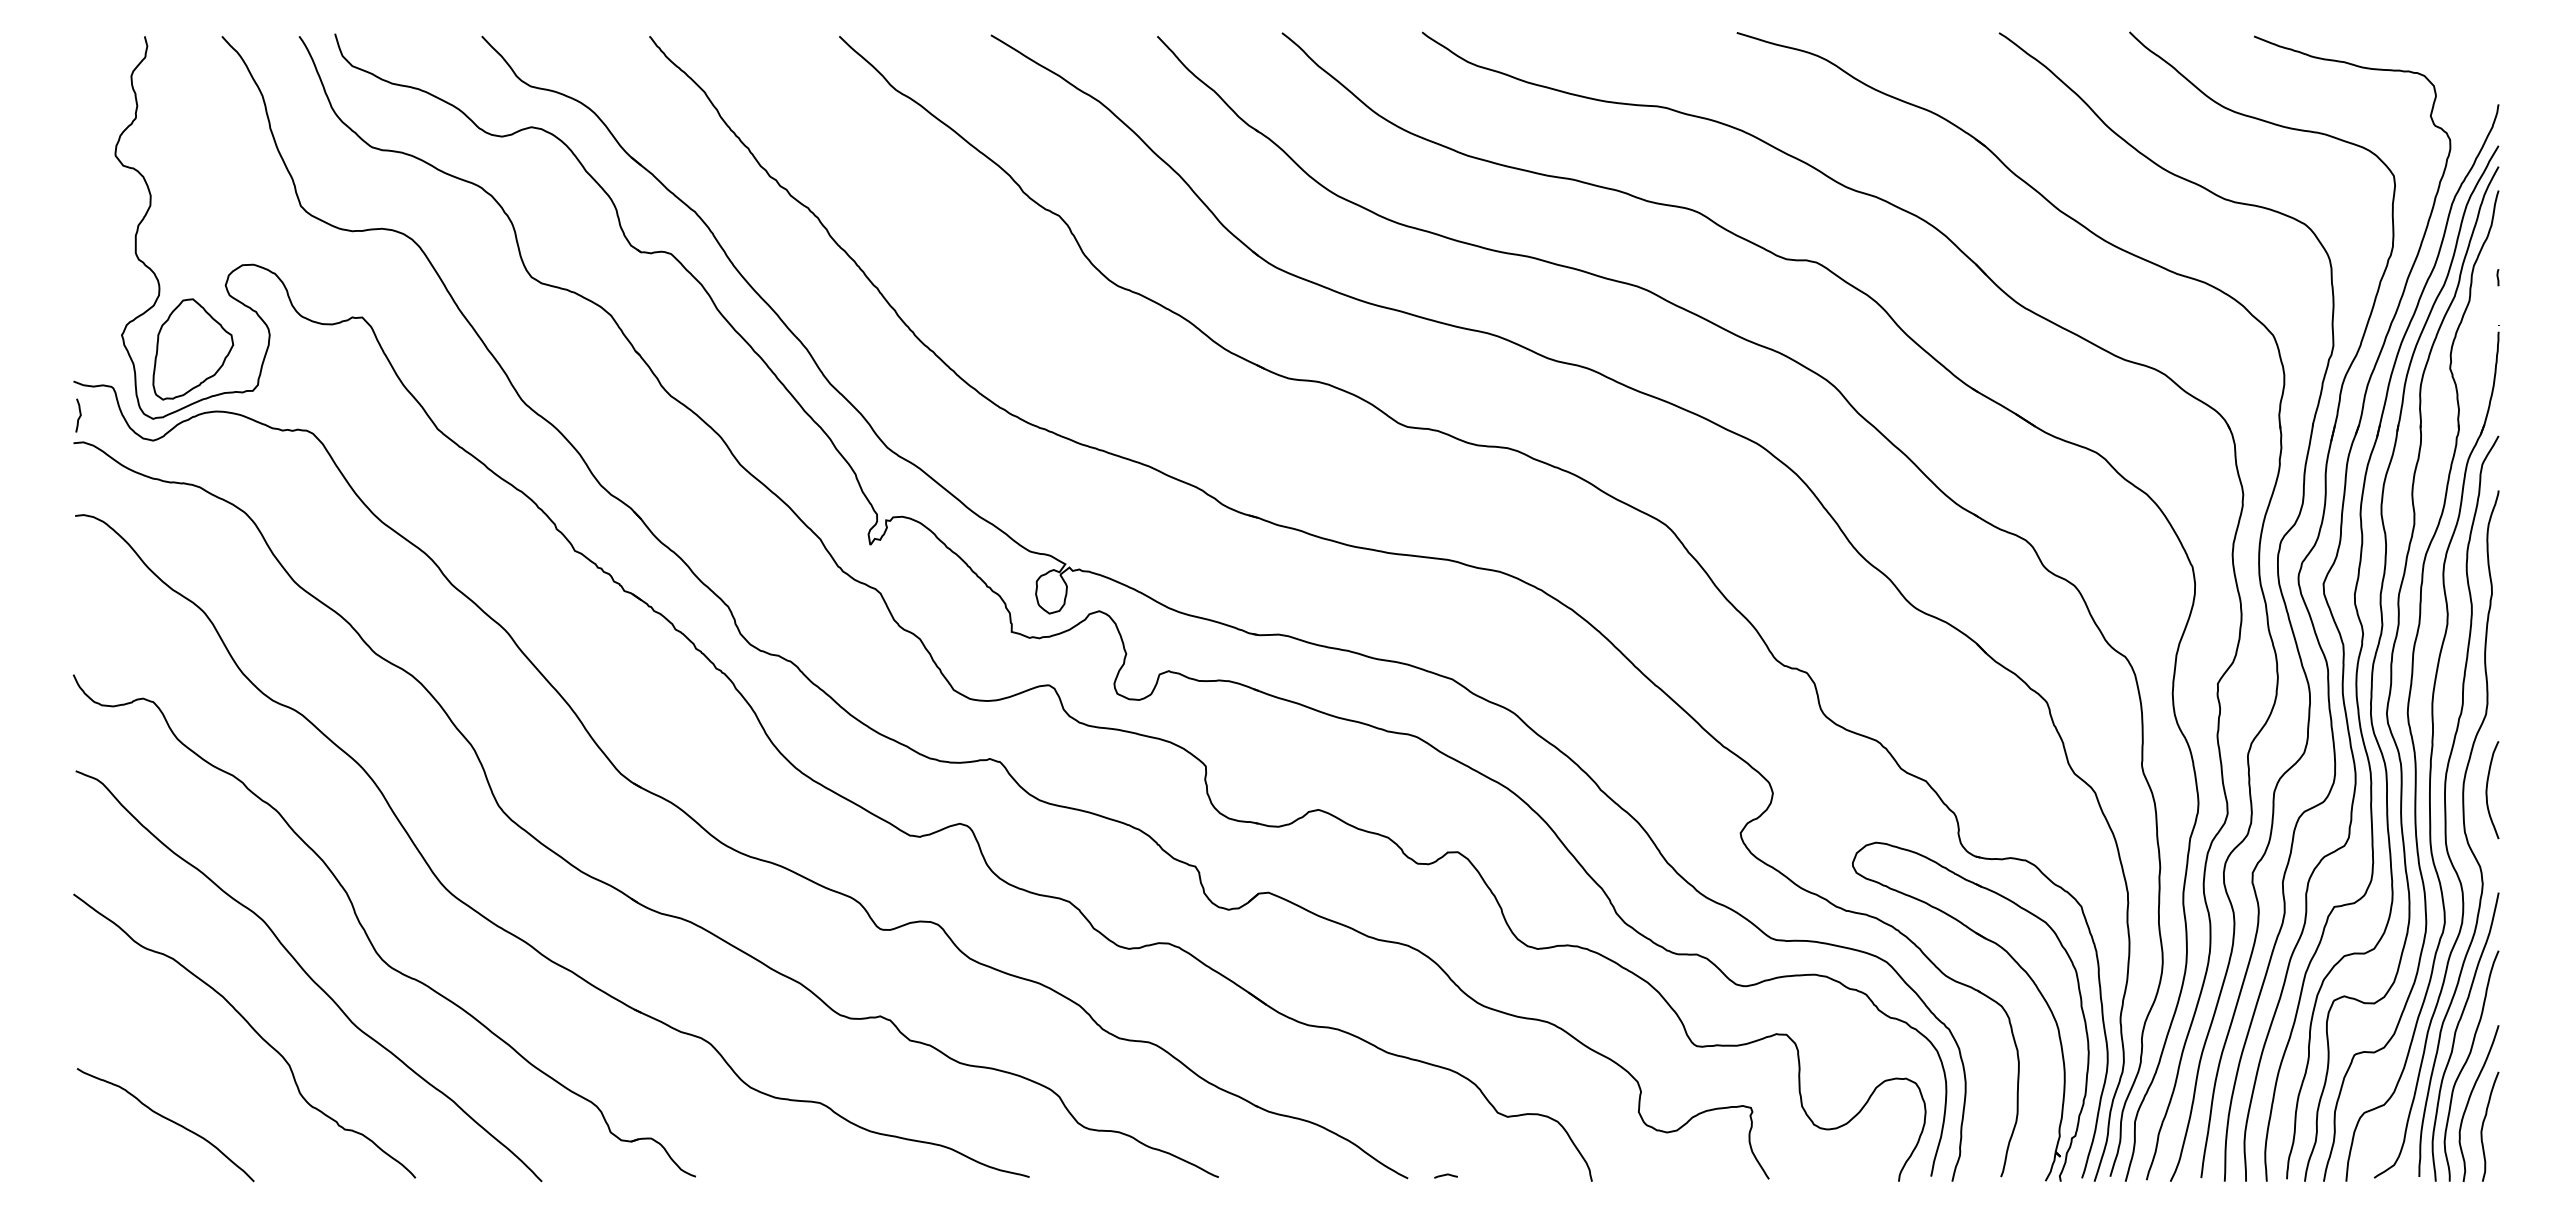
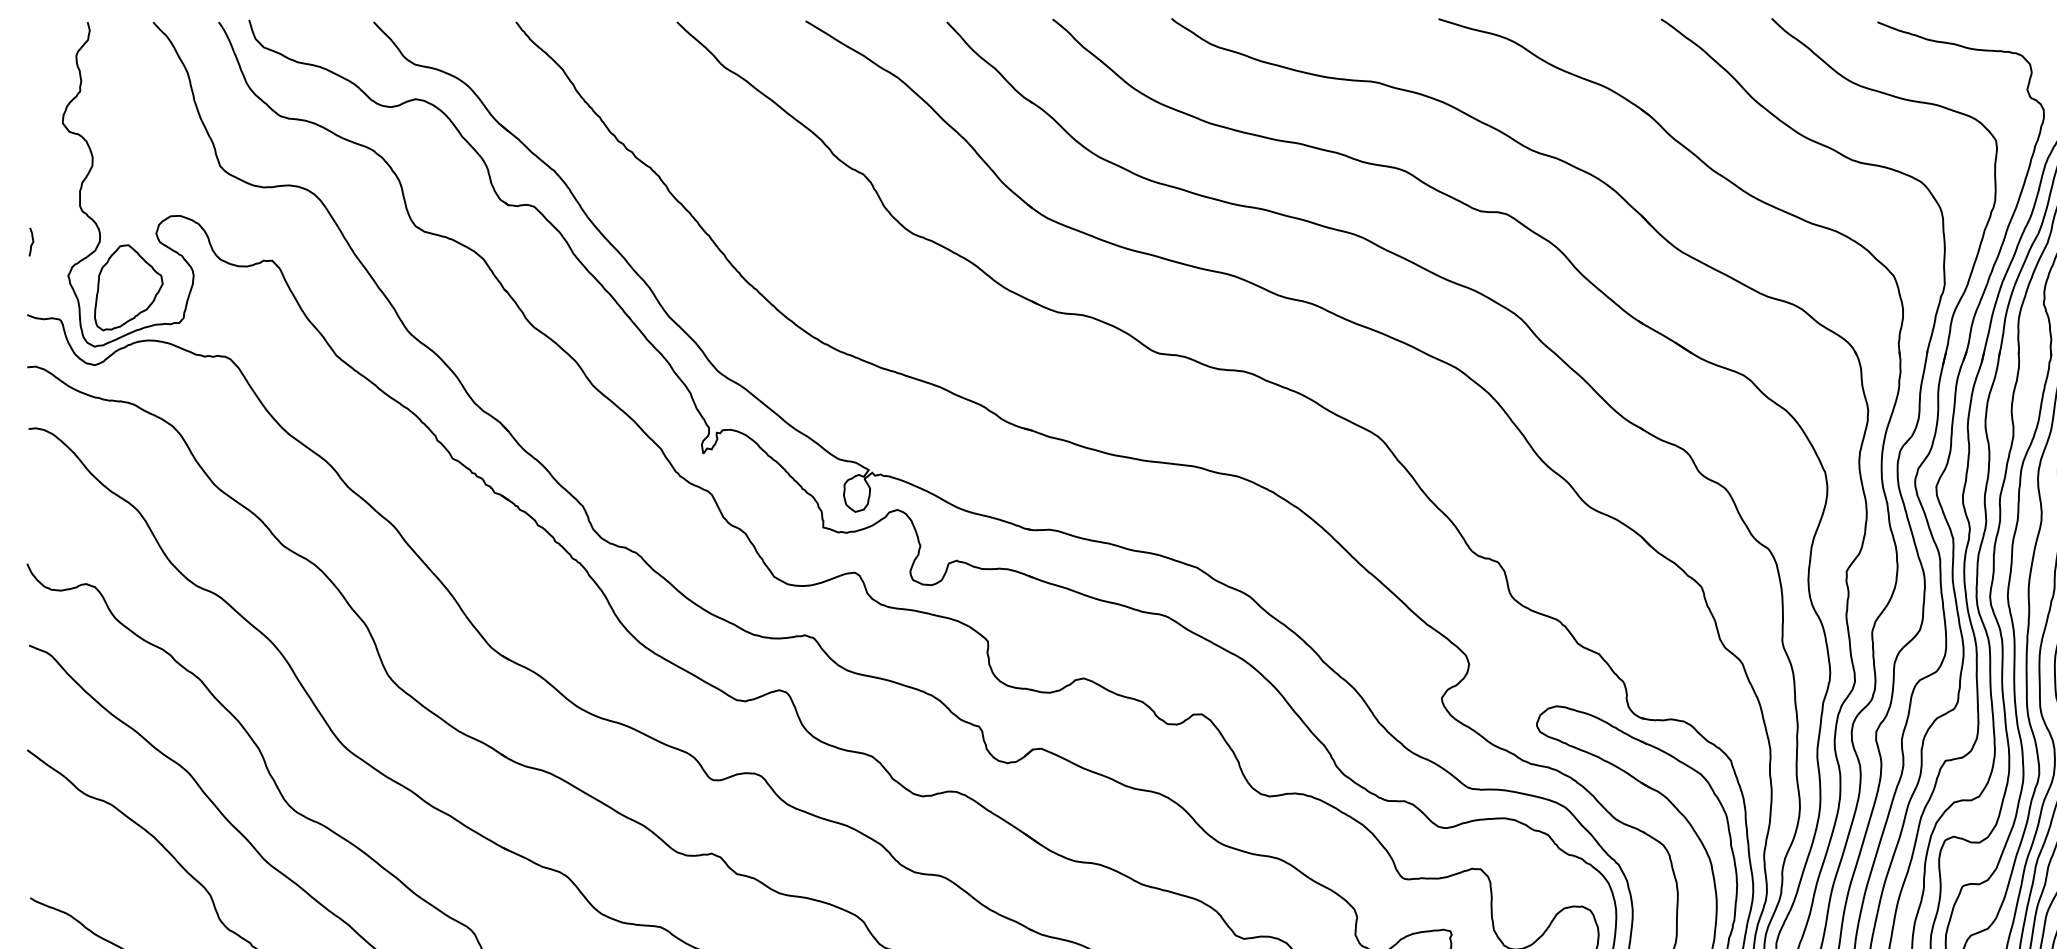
curve: (79, 415) -> (32, 242), moved

